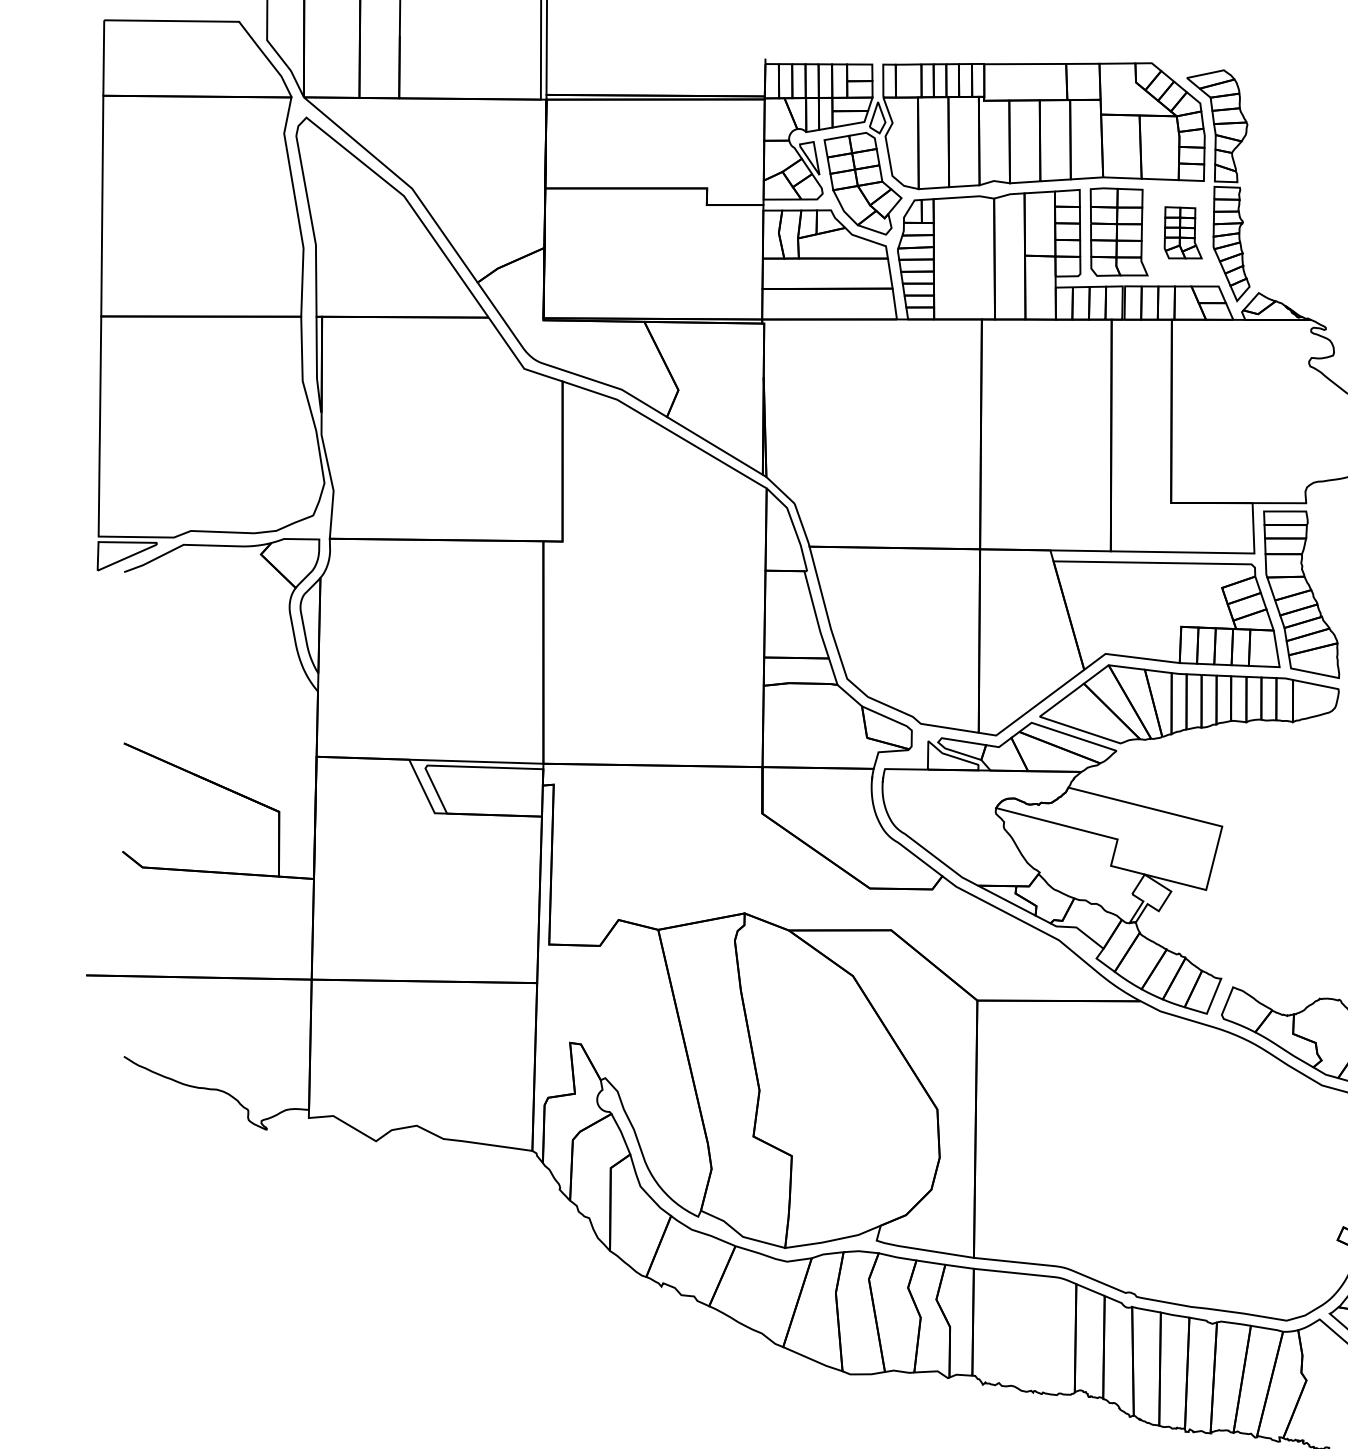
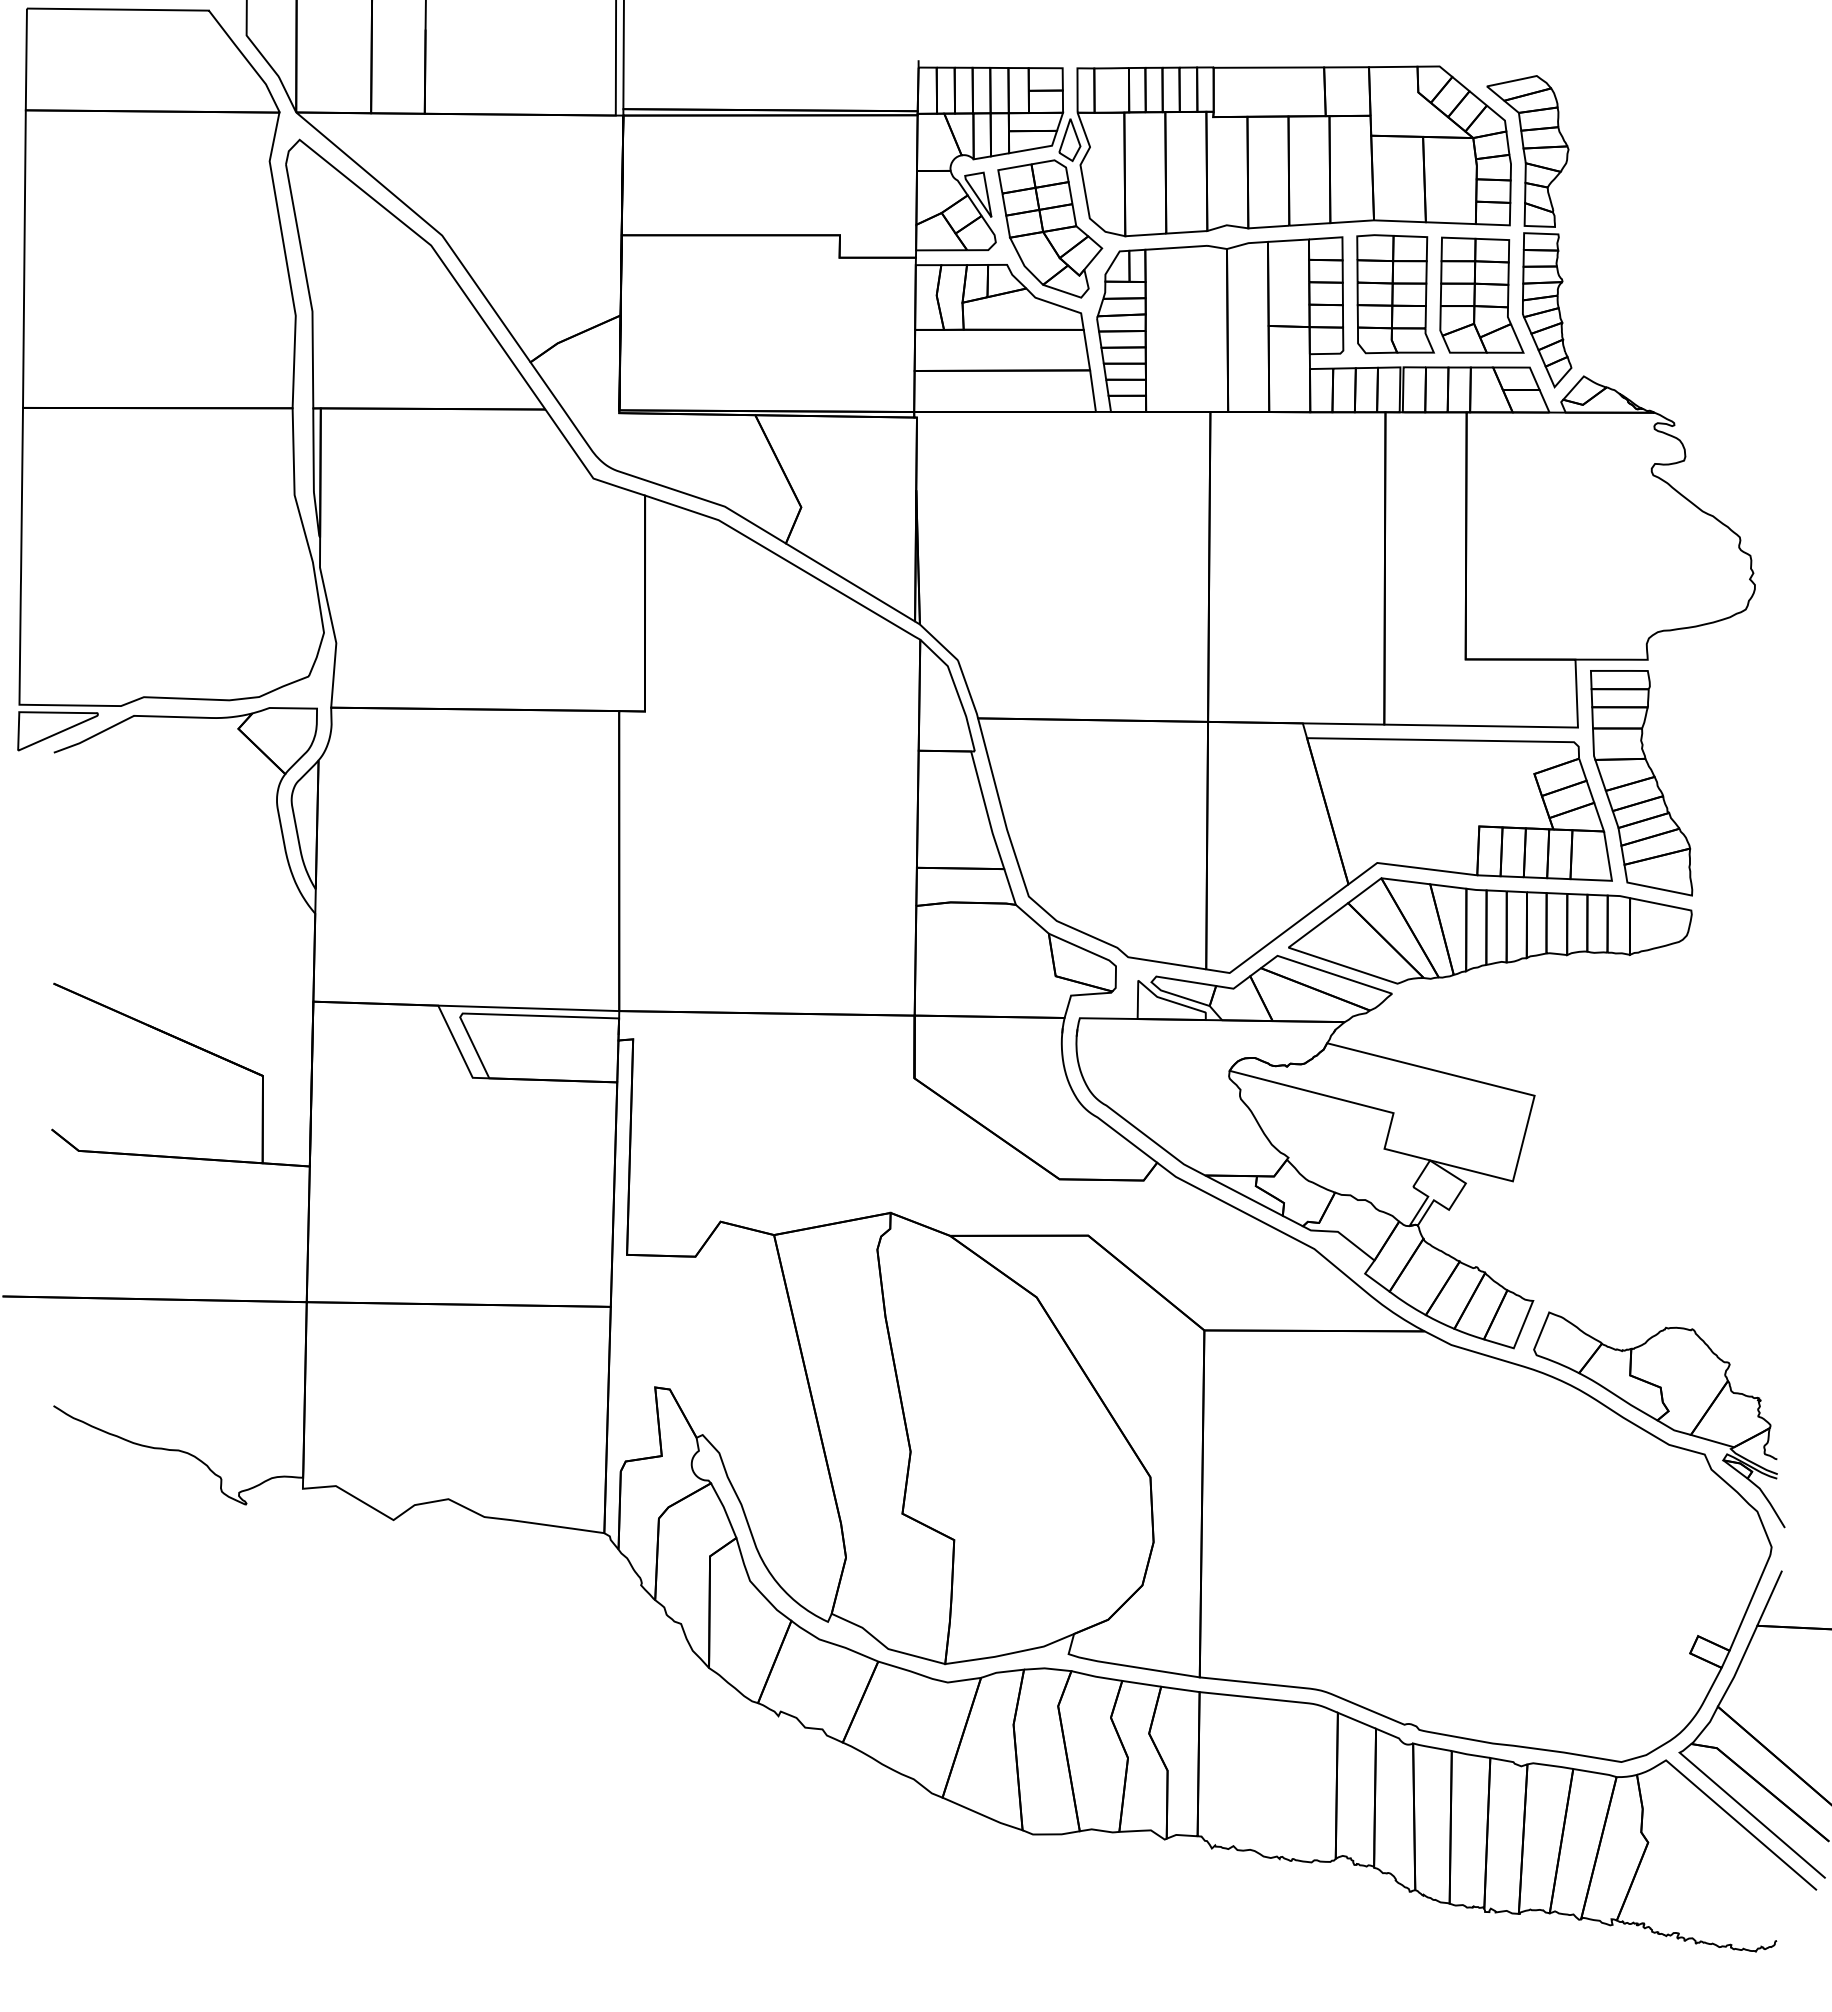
part: (1182, 232) -> (1481, 294), size x1.67

